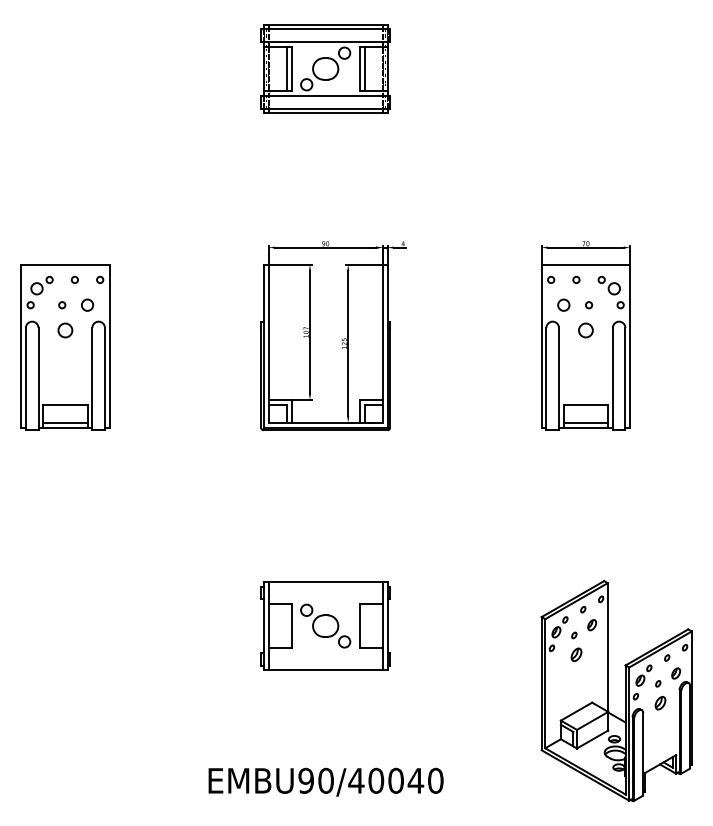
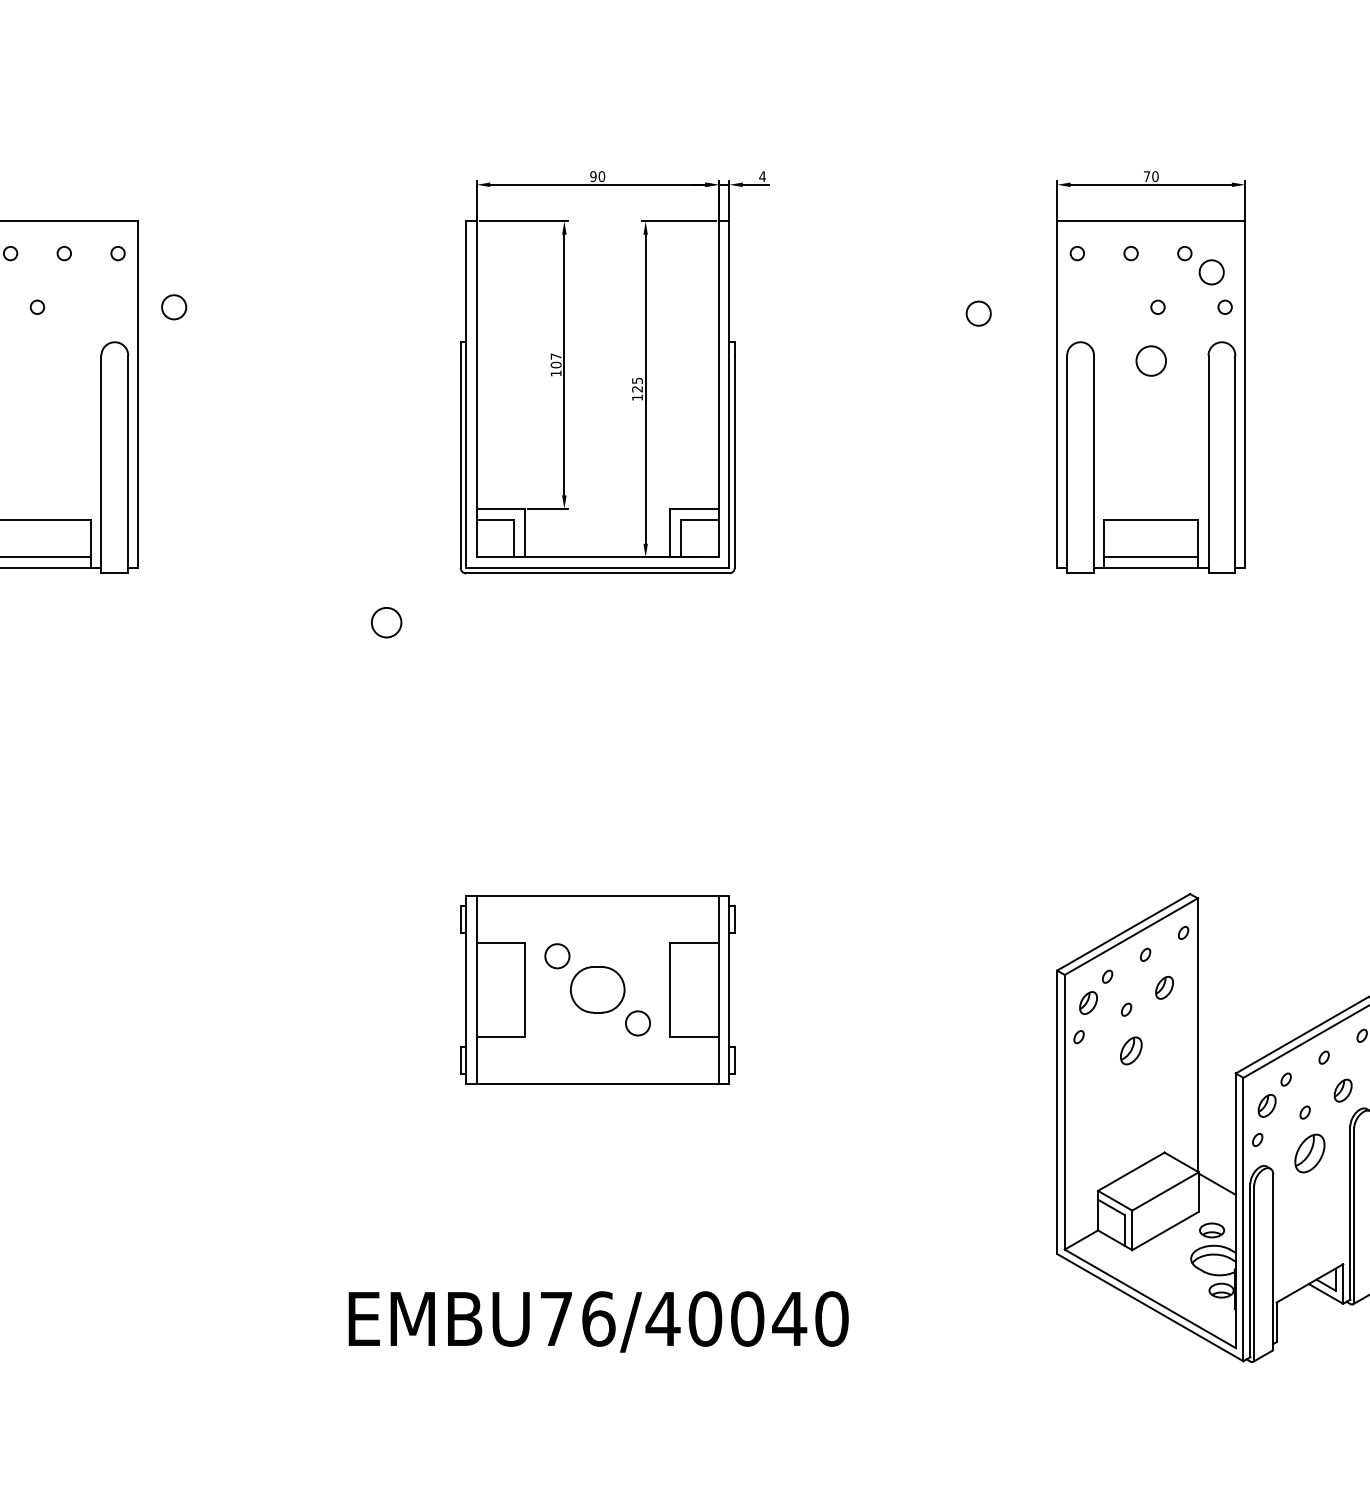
circle: (87, 304) -> (174, 305), moved
circle: (563, 304) -> (978, 312), moved
circle: (65, 330) -> (386, 622), moved
part: (660, 703) -> (1309, 1154), size x1.4
text: (316, 780) -> (578, 1318), EMBU90/40040 -> EMBU76/40040

